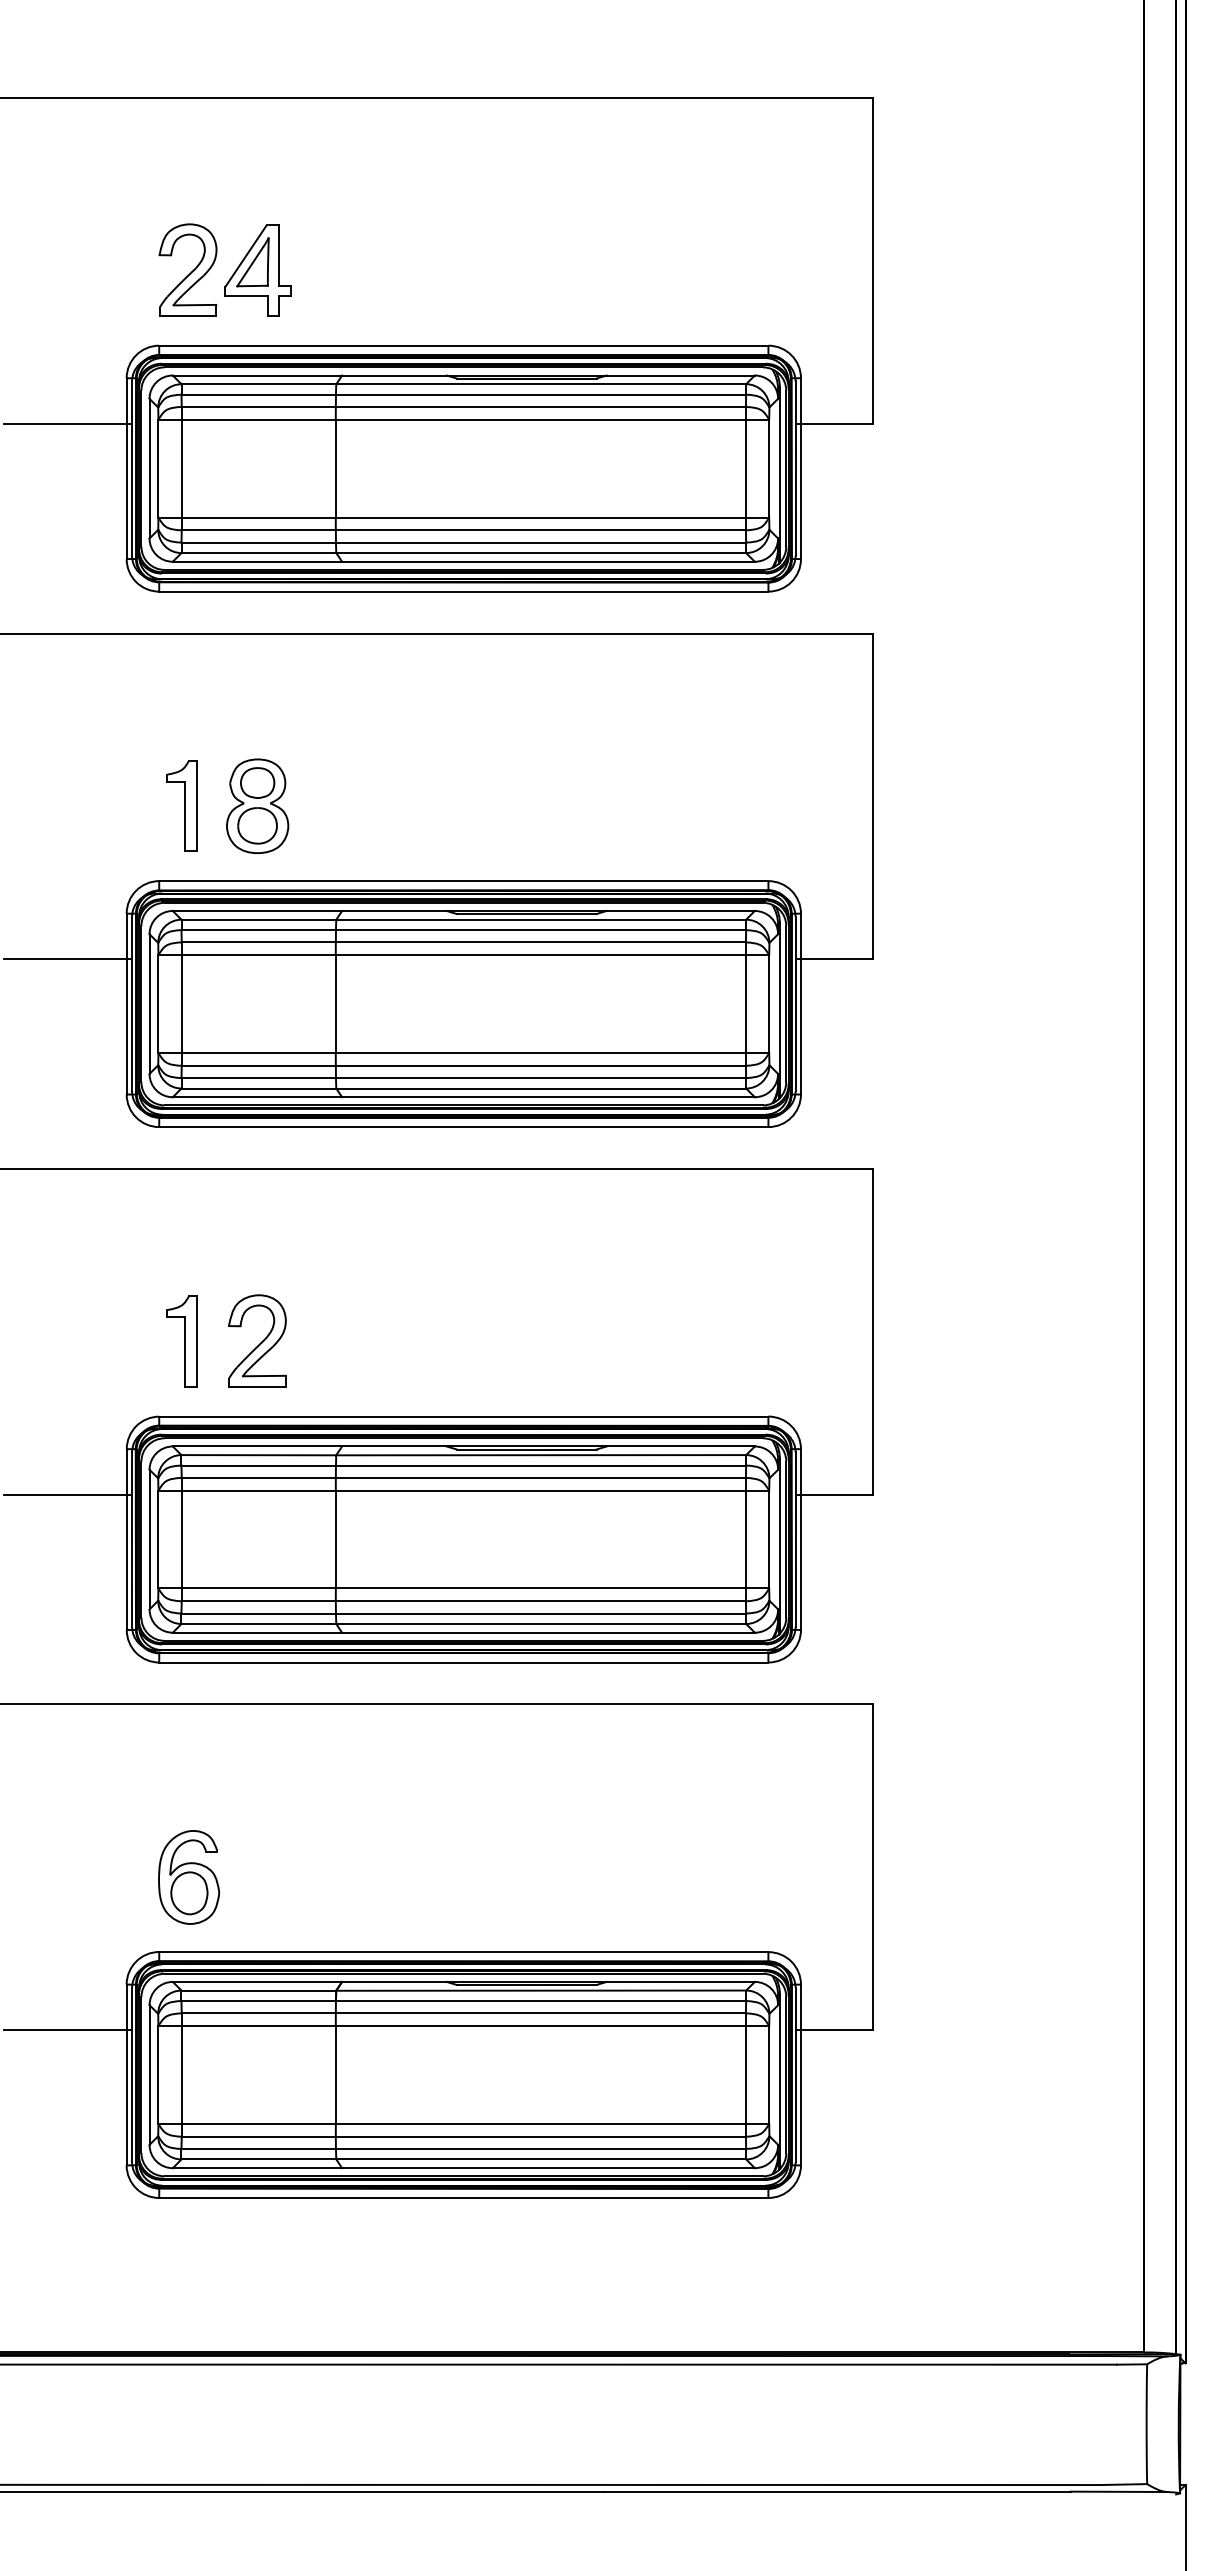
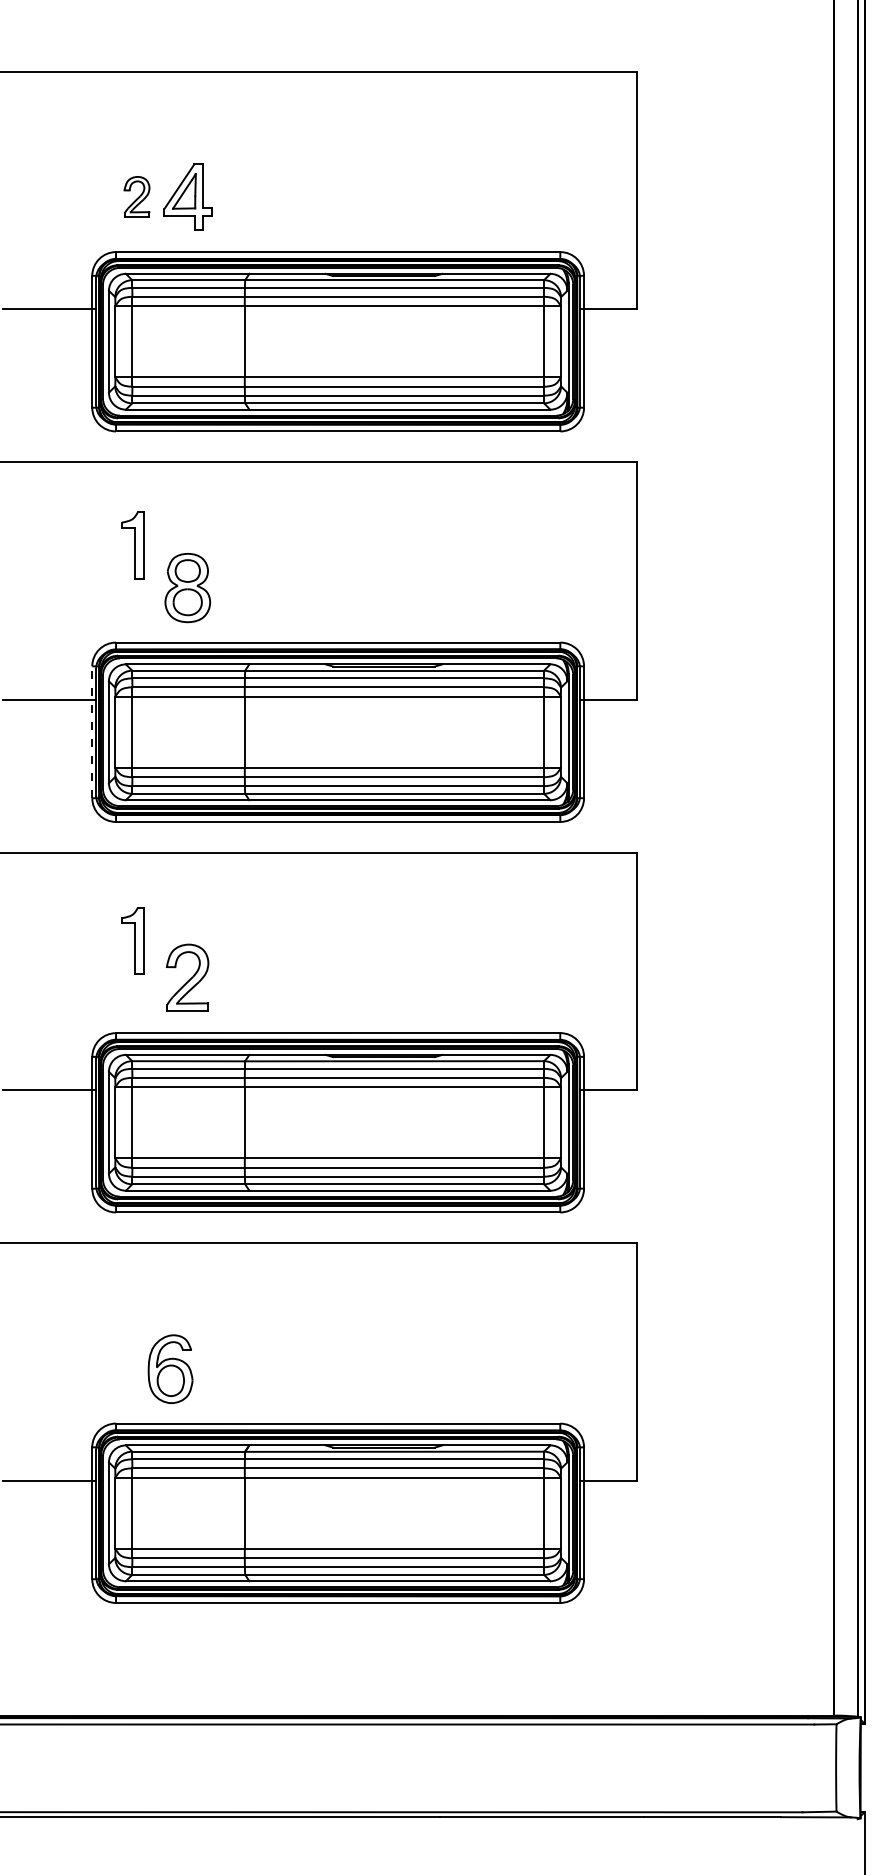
part: (187, 269) -> (136, 196), size x0.6
part: (181, 805) -> (132, 545), moved
line: (126, 1003) -> (92, 731), solid -> dashed
part: (181, 1341) -> (132, 941), moved
part: (189, 1877) -> (170, 1369), moved

